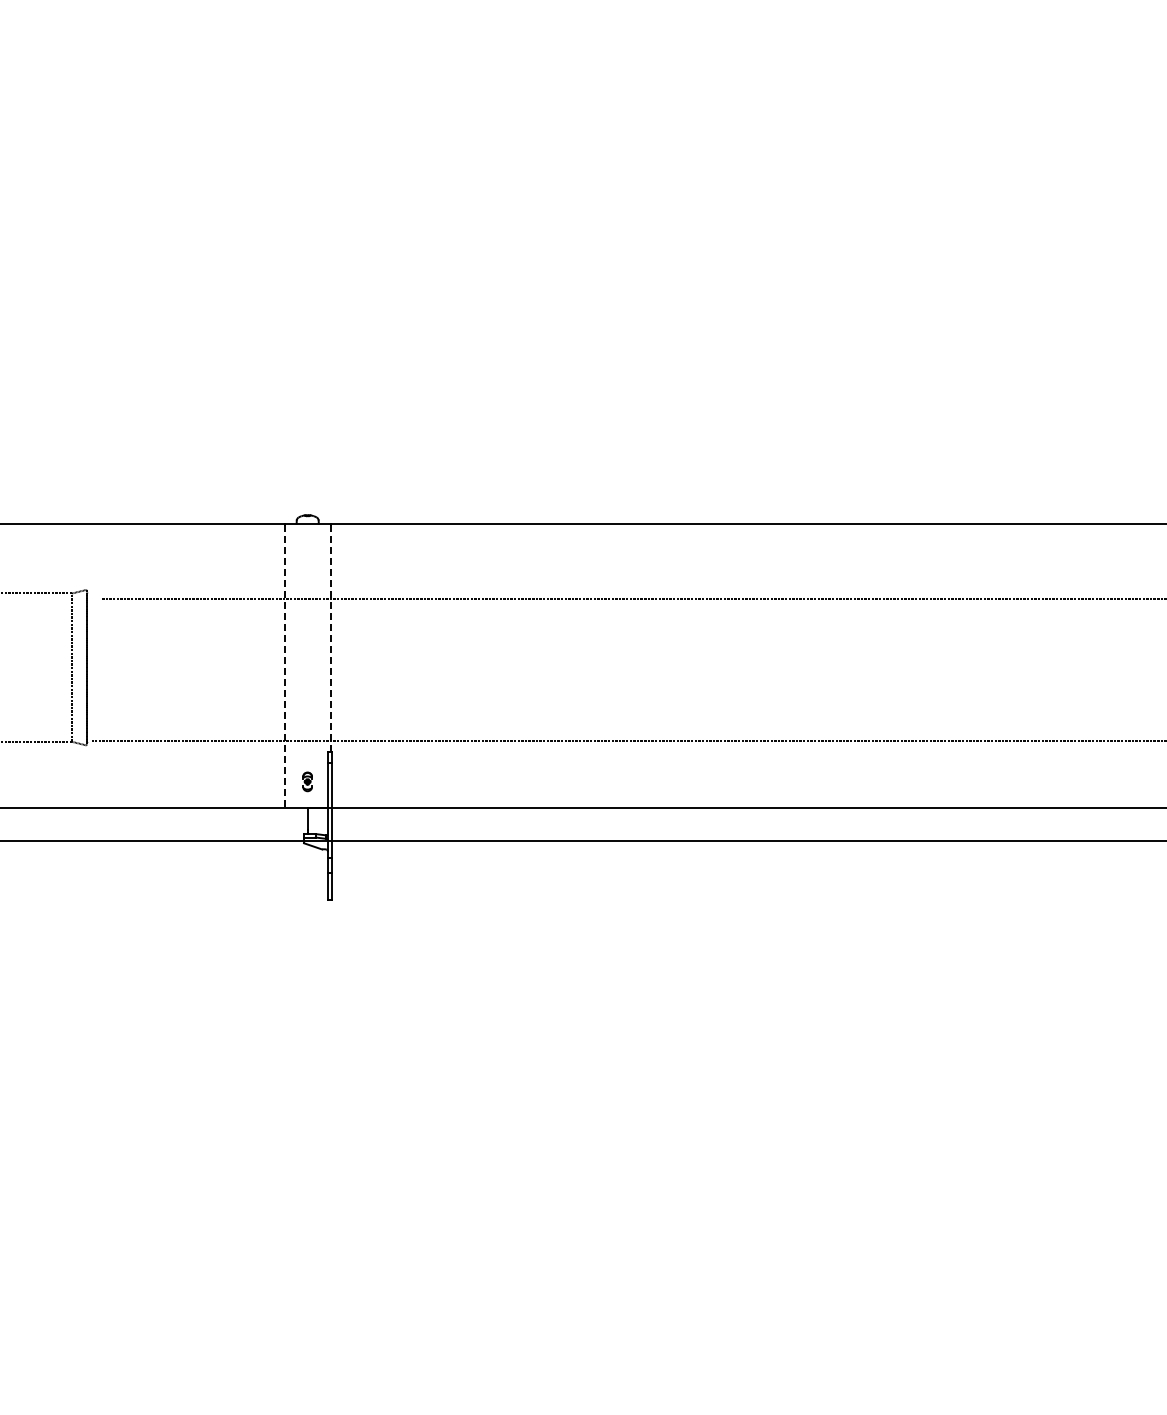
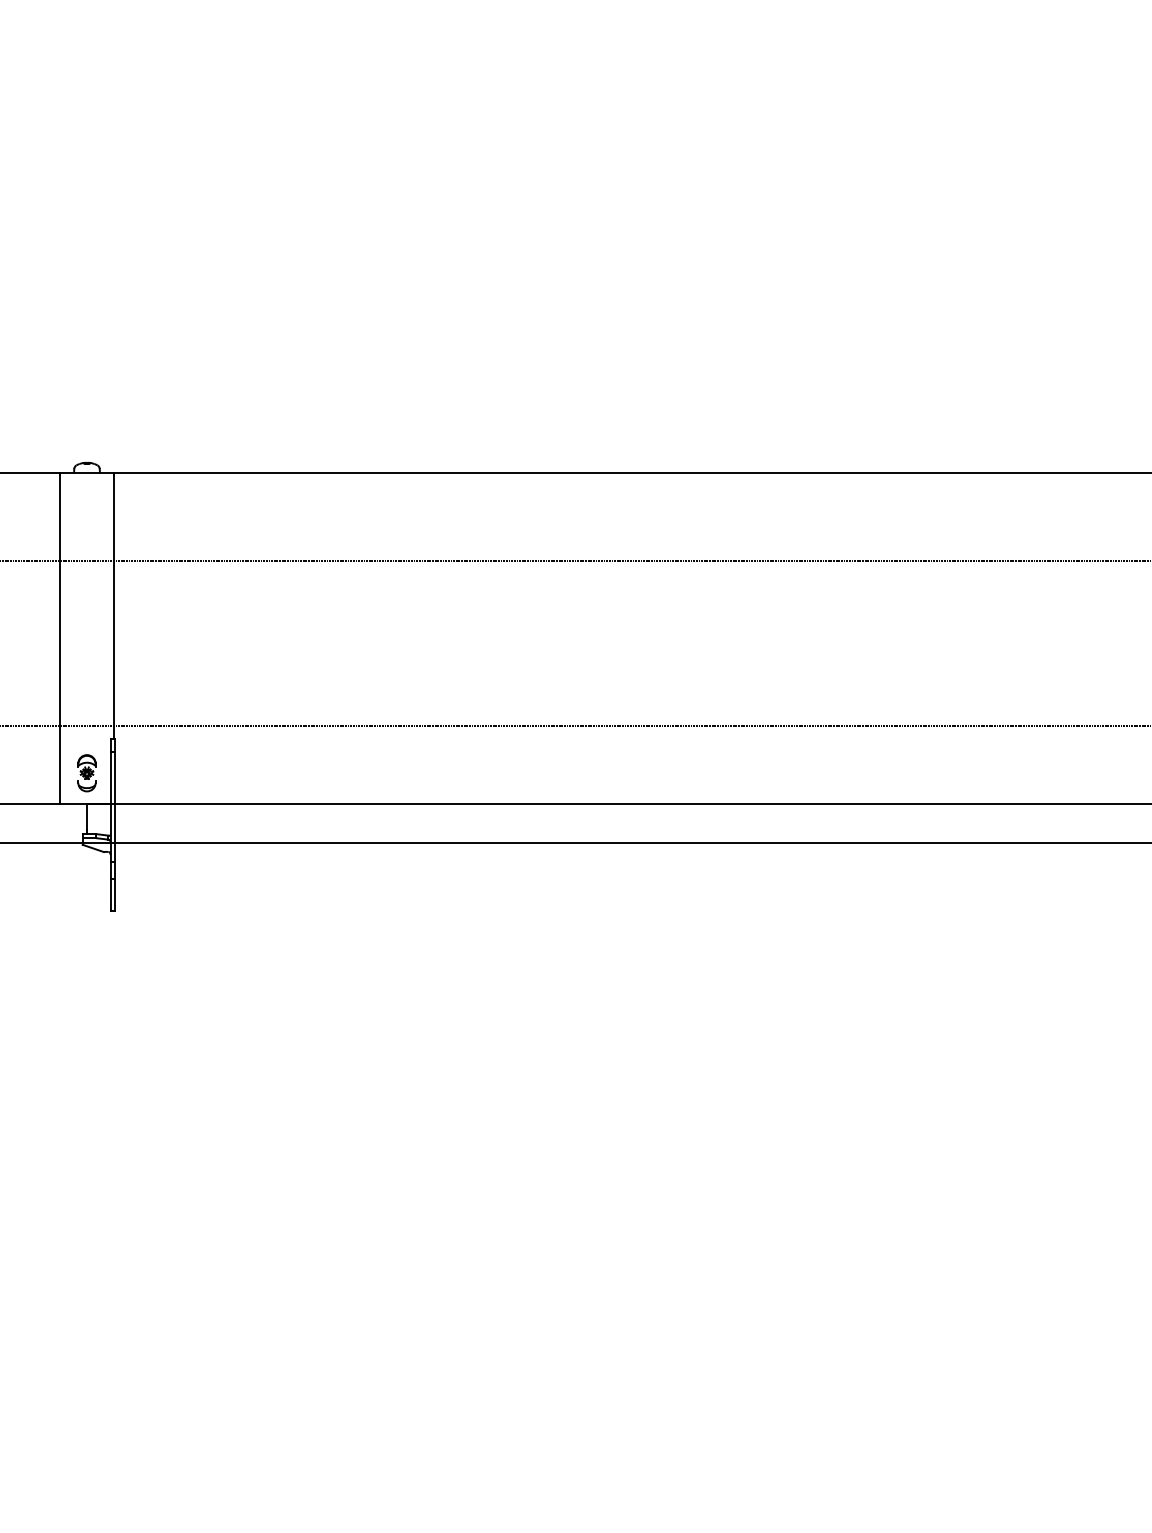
line: (330, 638) -> (113, 606), dashed -> solid
line: (284, 667) -> (59, 640), dashed -> solid
part: (307, 781) -> (86, 772), size x1.67

